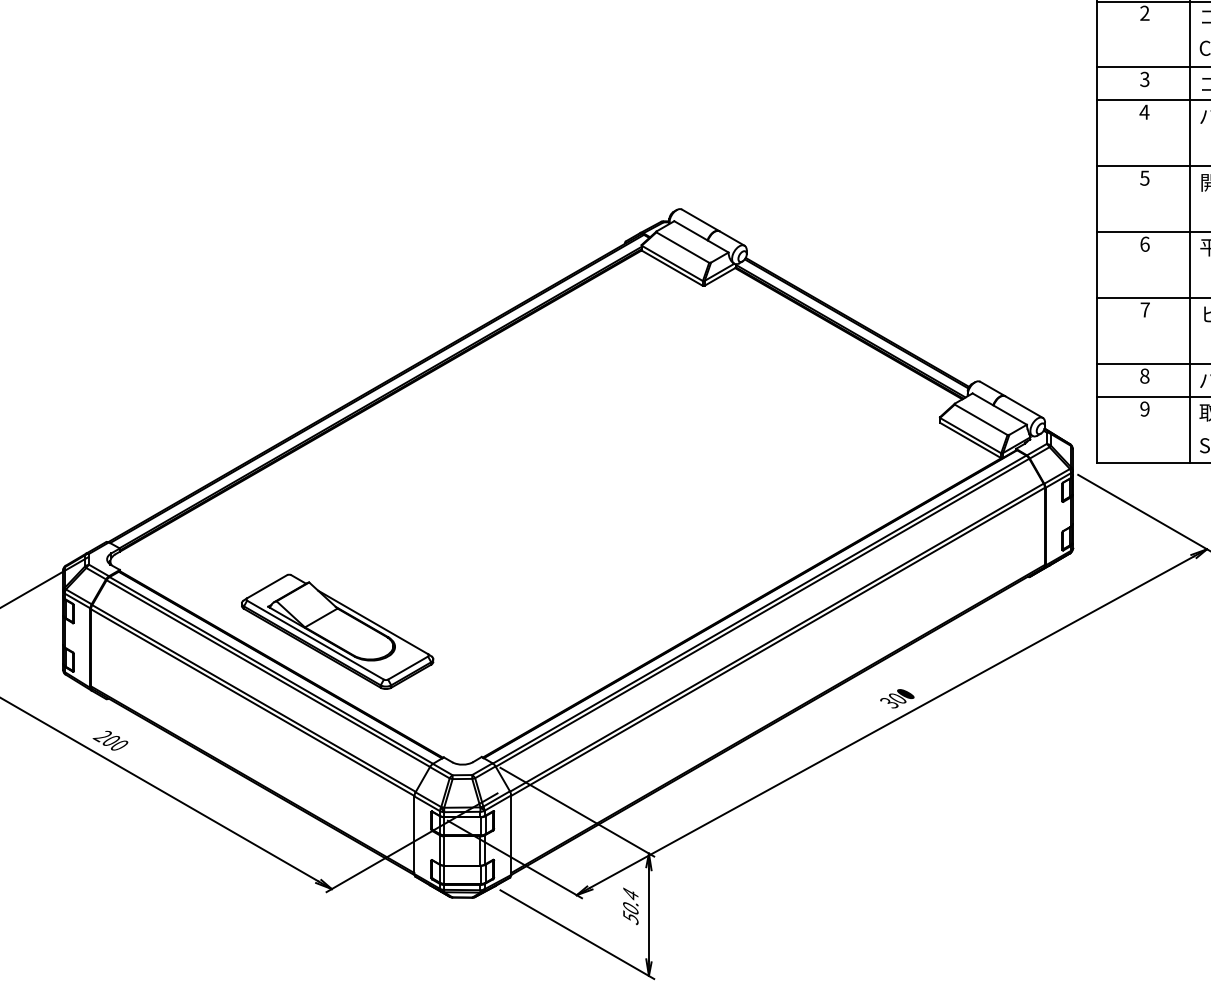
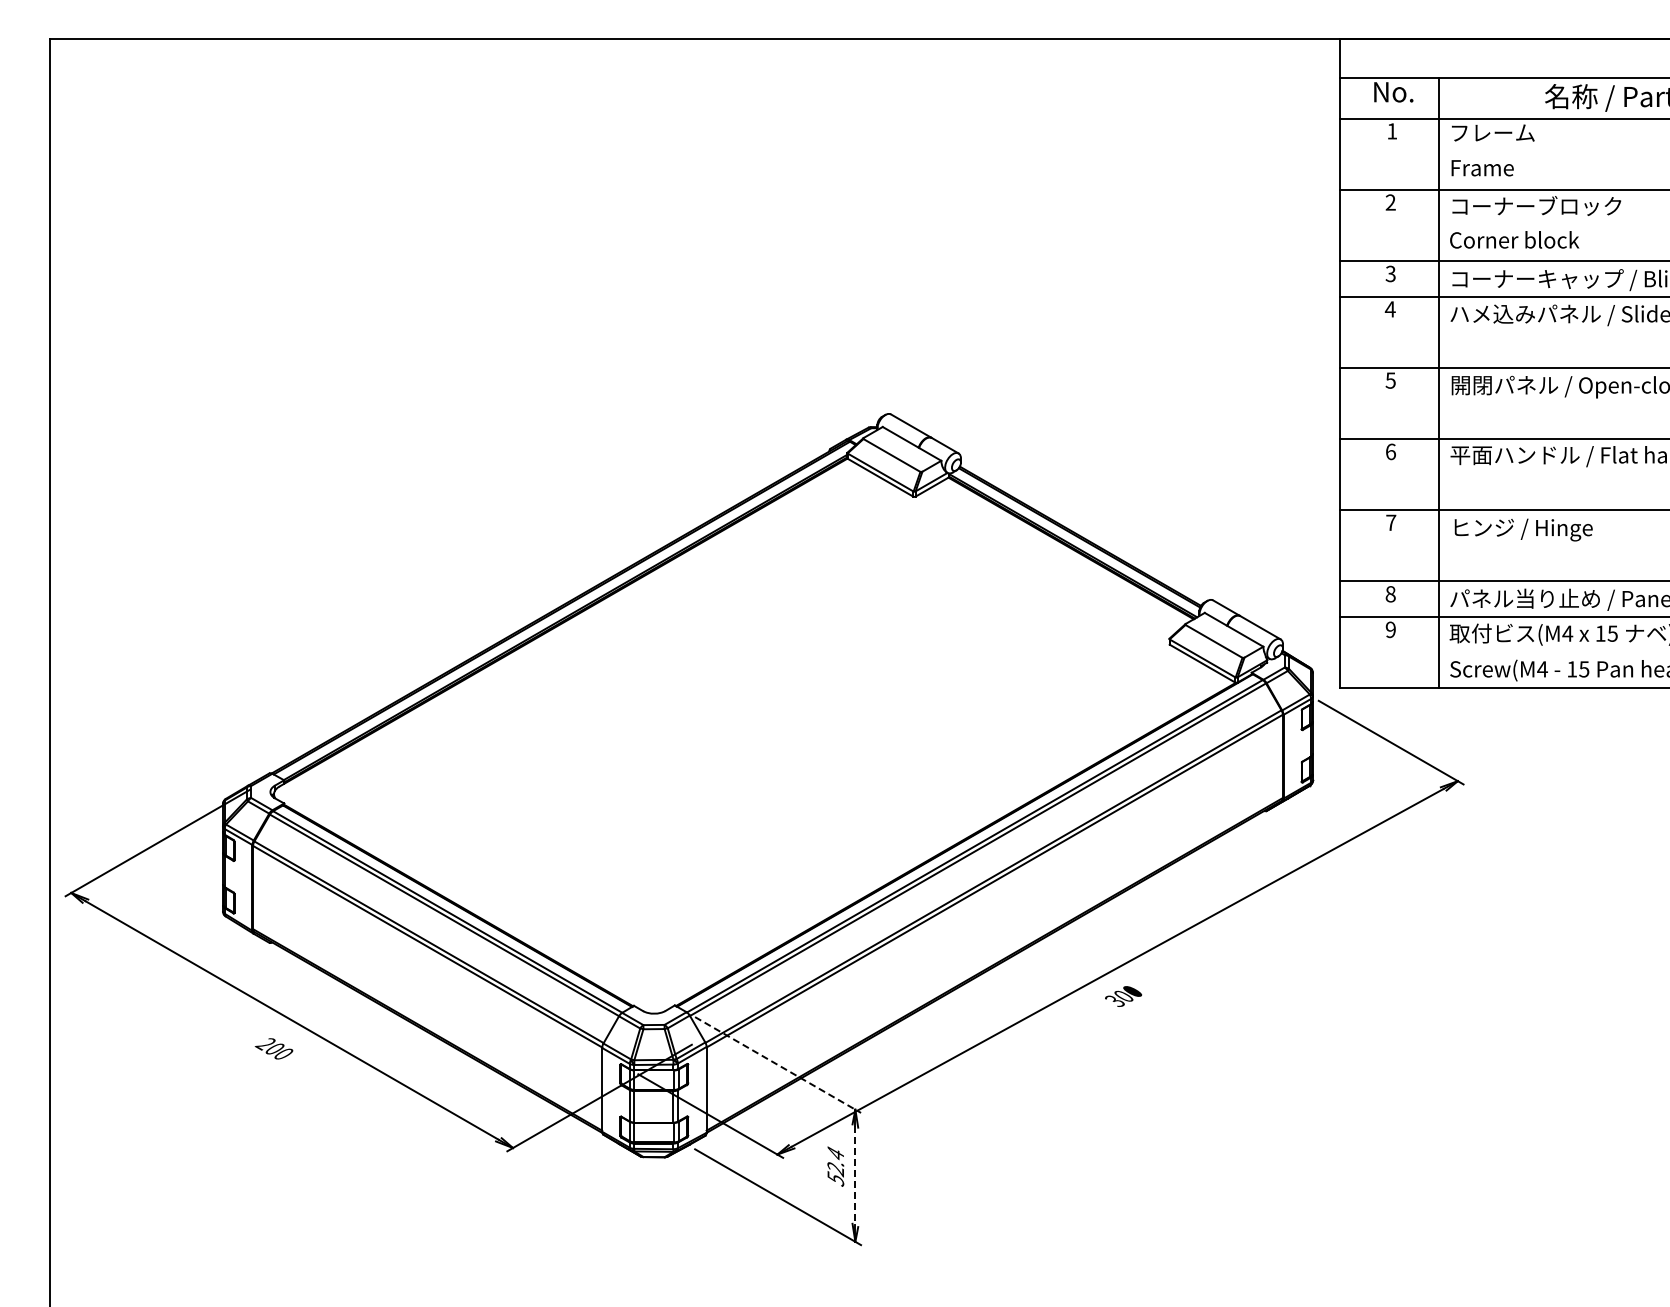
part: (337, 631) -> (519, 869), removed
text: (897, 698) -> (1123, 996), moved
text: (109, 740) -> (273, 1048), moved
line: (577, 812) -> (778, 1065), solid -> dashed
text: (630, 908) -> (835, 1169), 50.4 -> 52.4
line: (649, 914) -> (855, 1175), solid -> dashed

